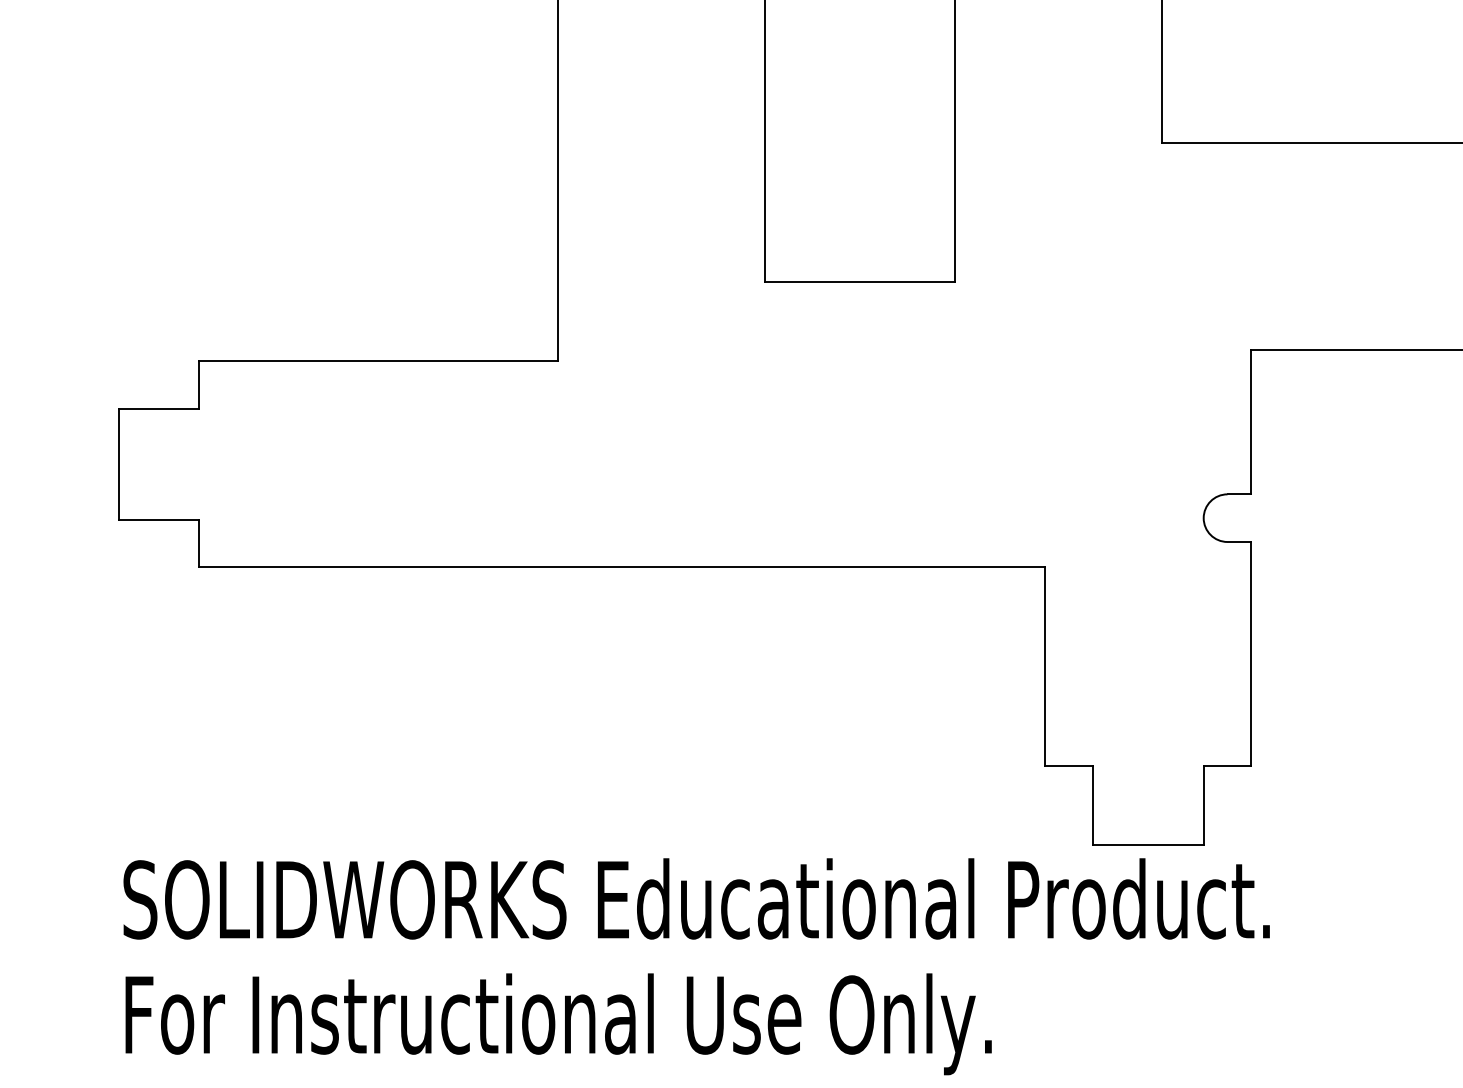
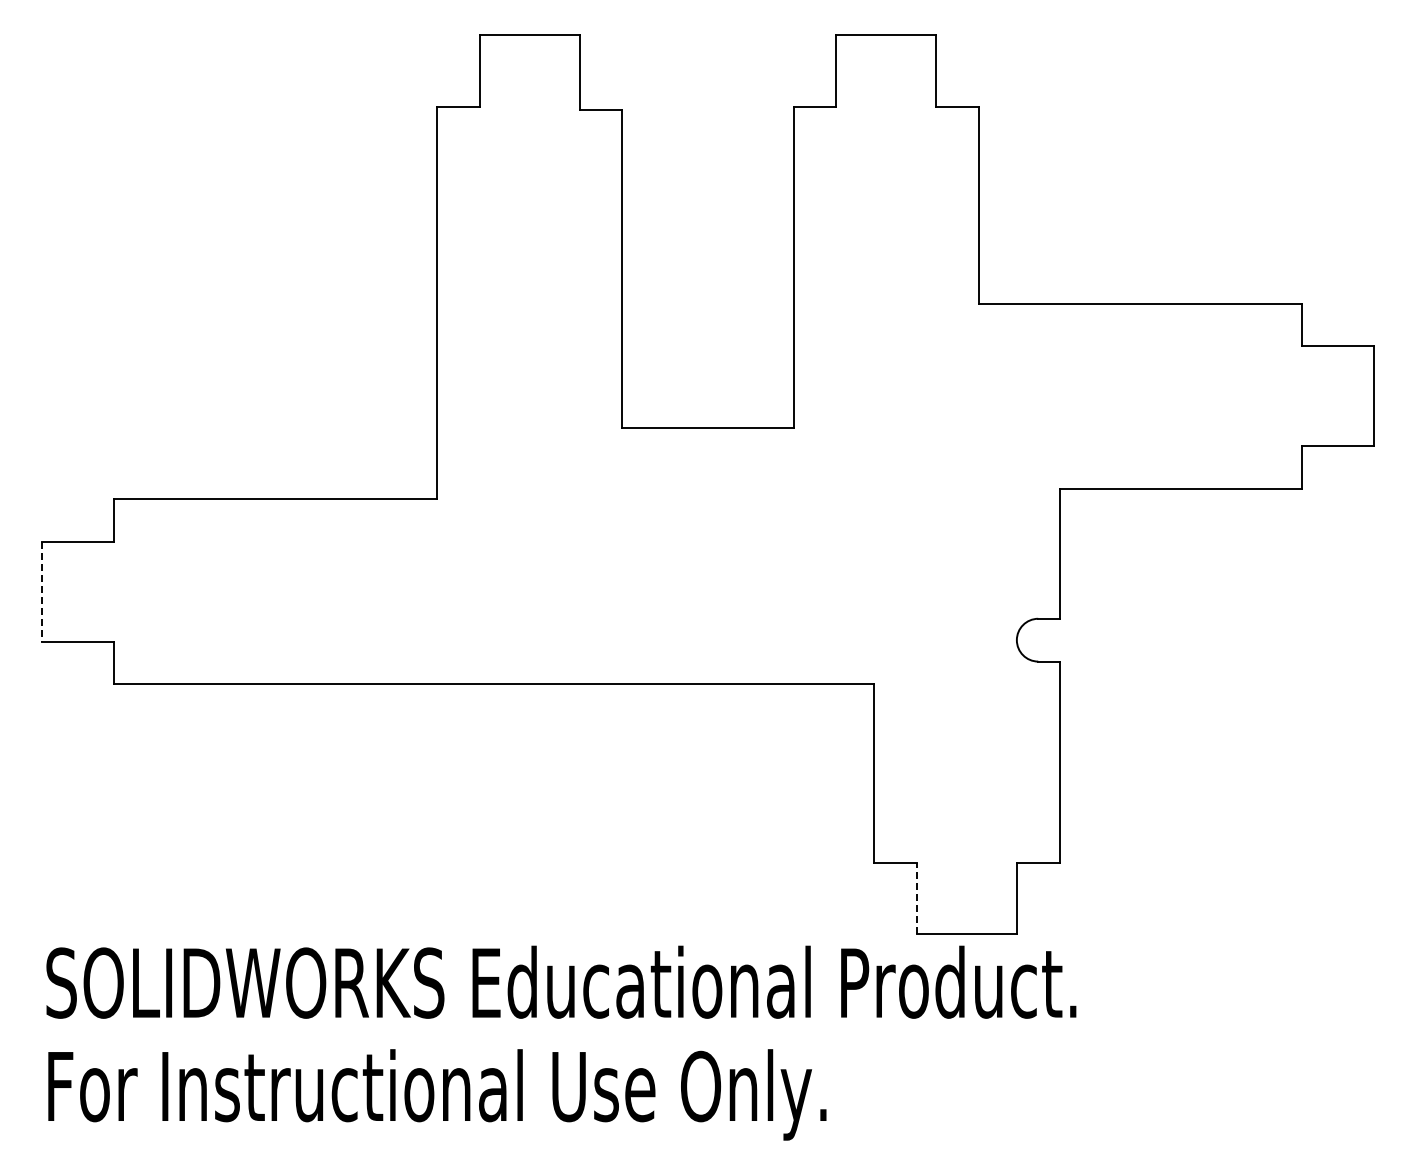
line: (119, 463) -> (42, 591), solid -> dashed
line: (1093, 805) -> (917, 898), solid -> dashed

